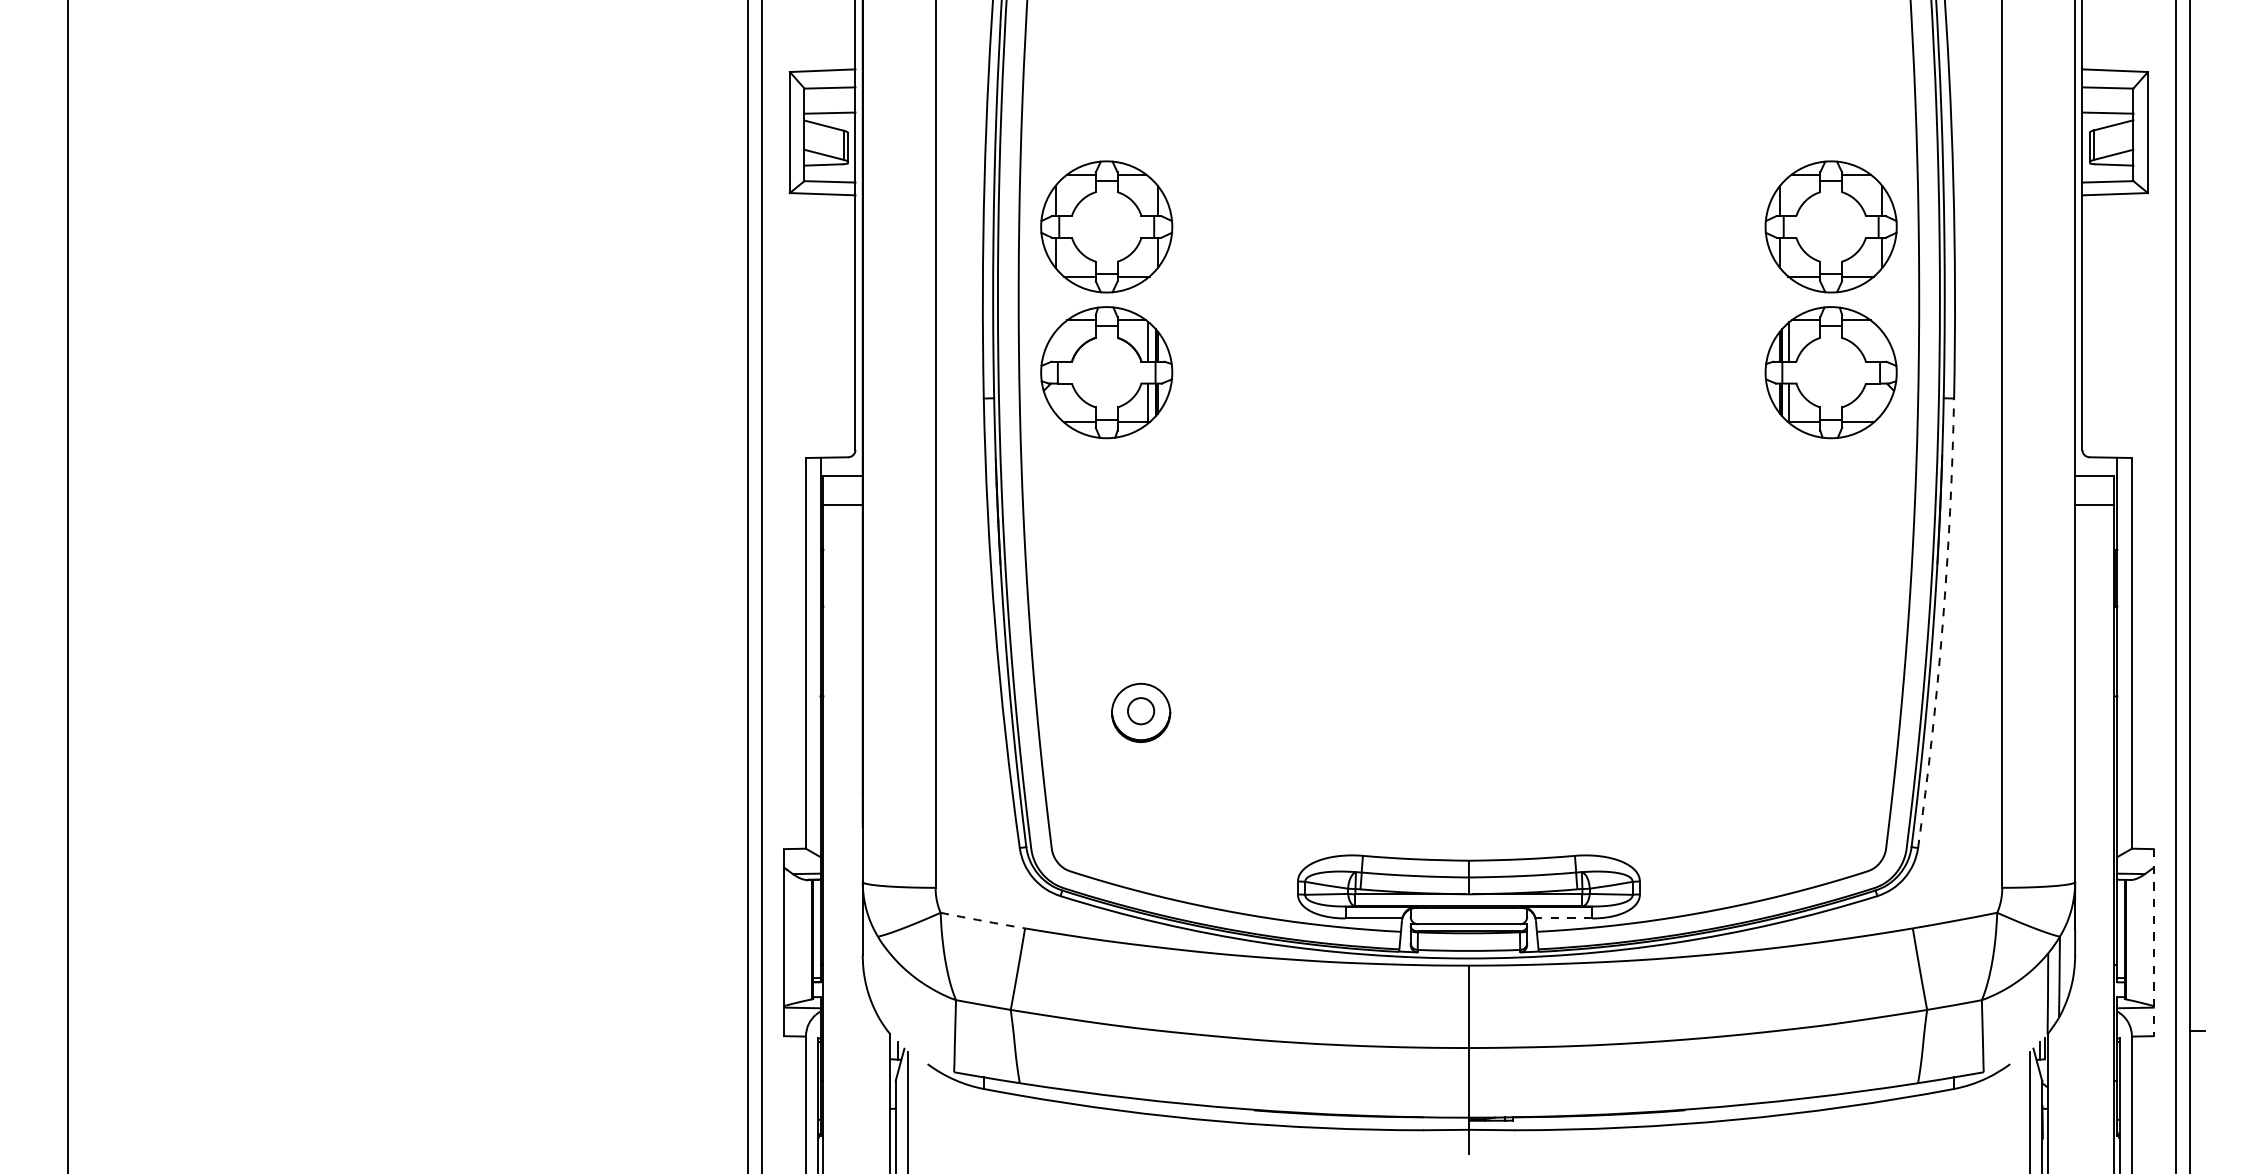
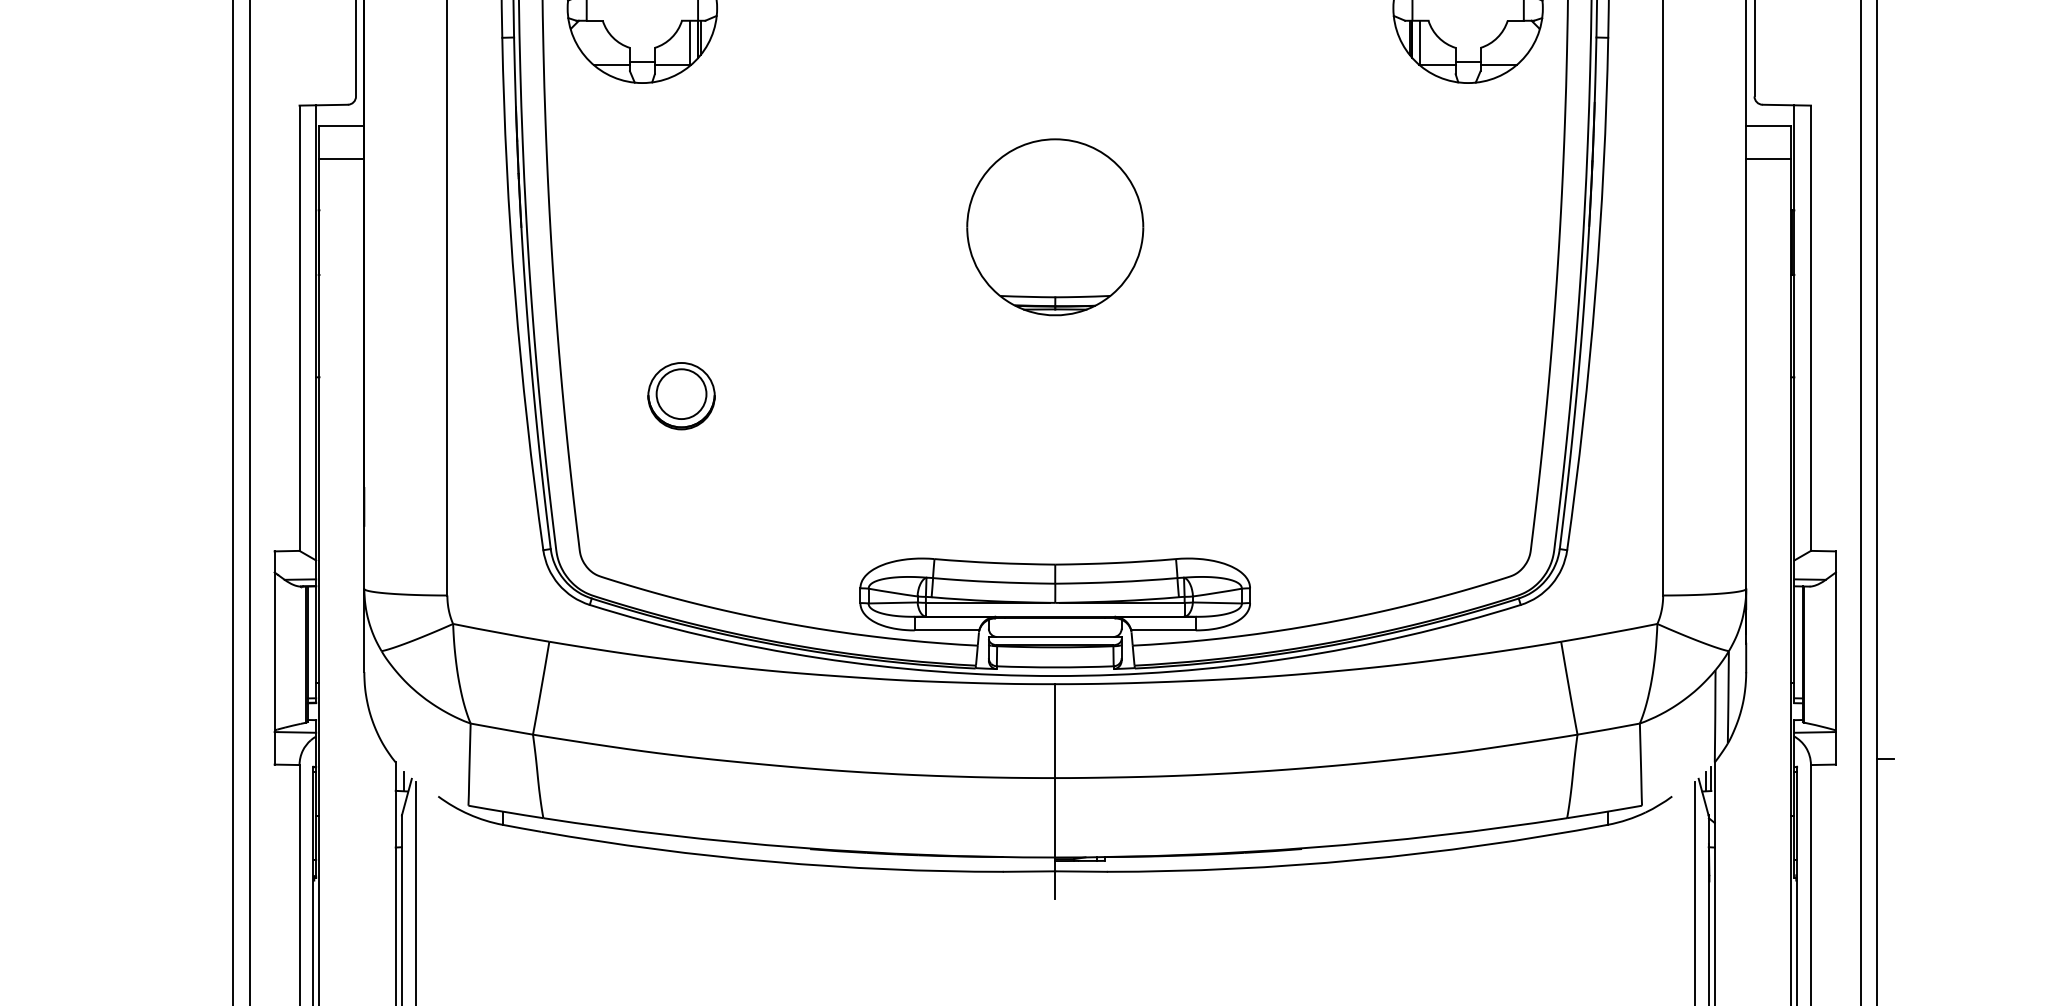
part: (1468, 564) -> (1054, 226), added
arc: (1942, 623) -> (1595, 294), dashed -> solid
circle: (1140, 711) -> (680, 394), size x1.67
line: (1563, 918) -> (1163, 630), dashed -> solid
arc: (982, 920) -> (500, 632), dashed -> solid
line: (2153, 942) -> (1835, 657), dashed -> solid

